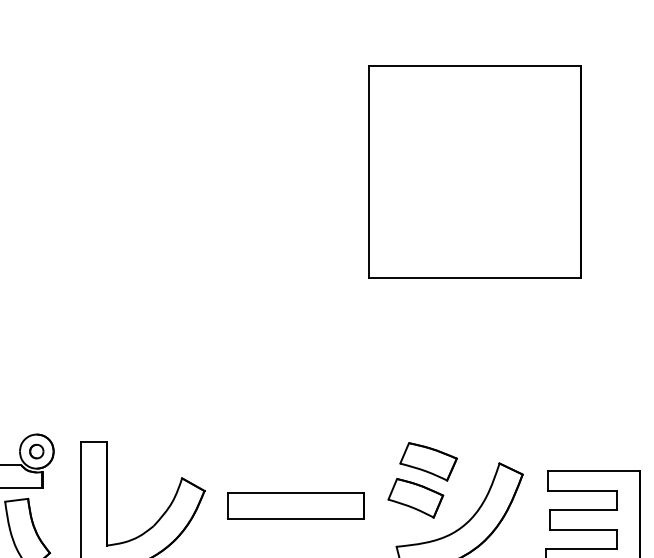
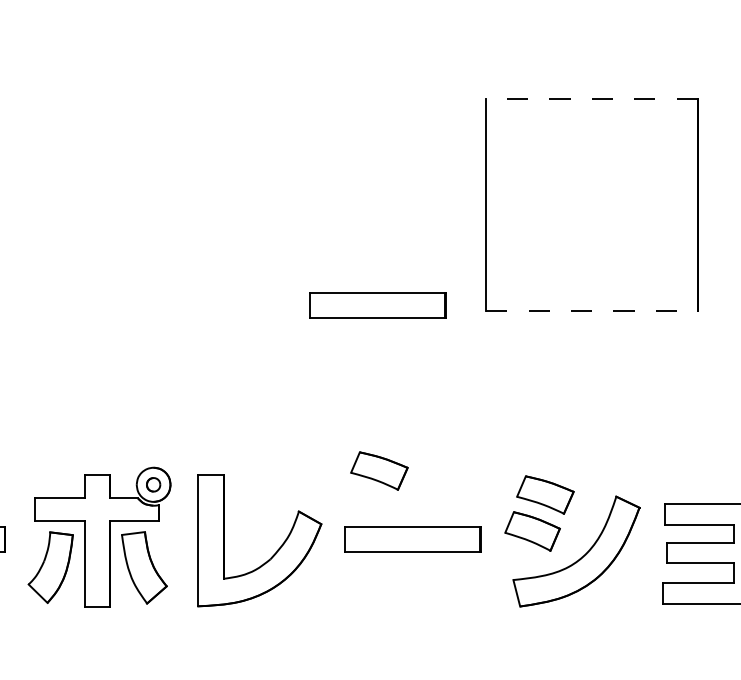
line: (474, 66) -> (591, 99), solid -> dashed
part: (260, 272) -> (377, 305), added
line: (474, 278) -> (591, 311), solid -> dashed
part: (262, 437) -> (379, 470), added

